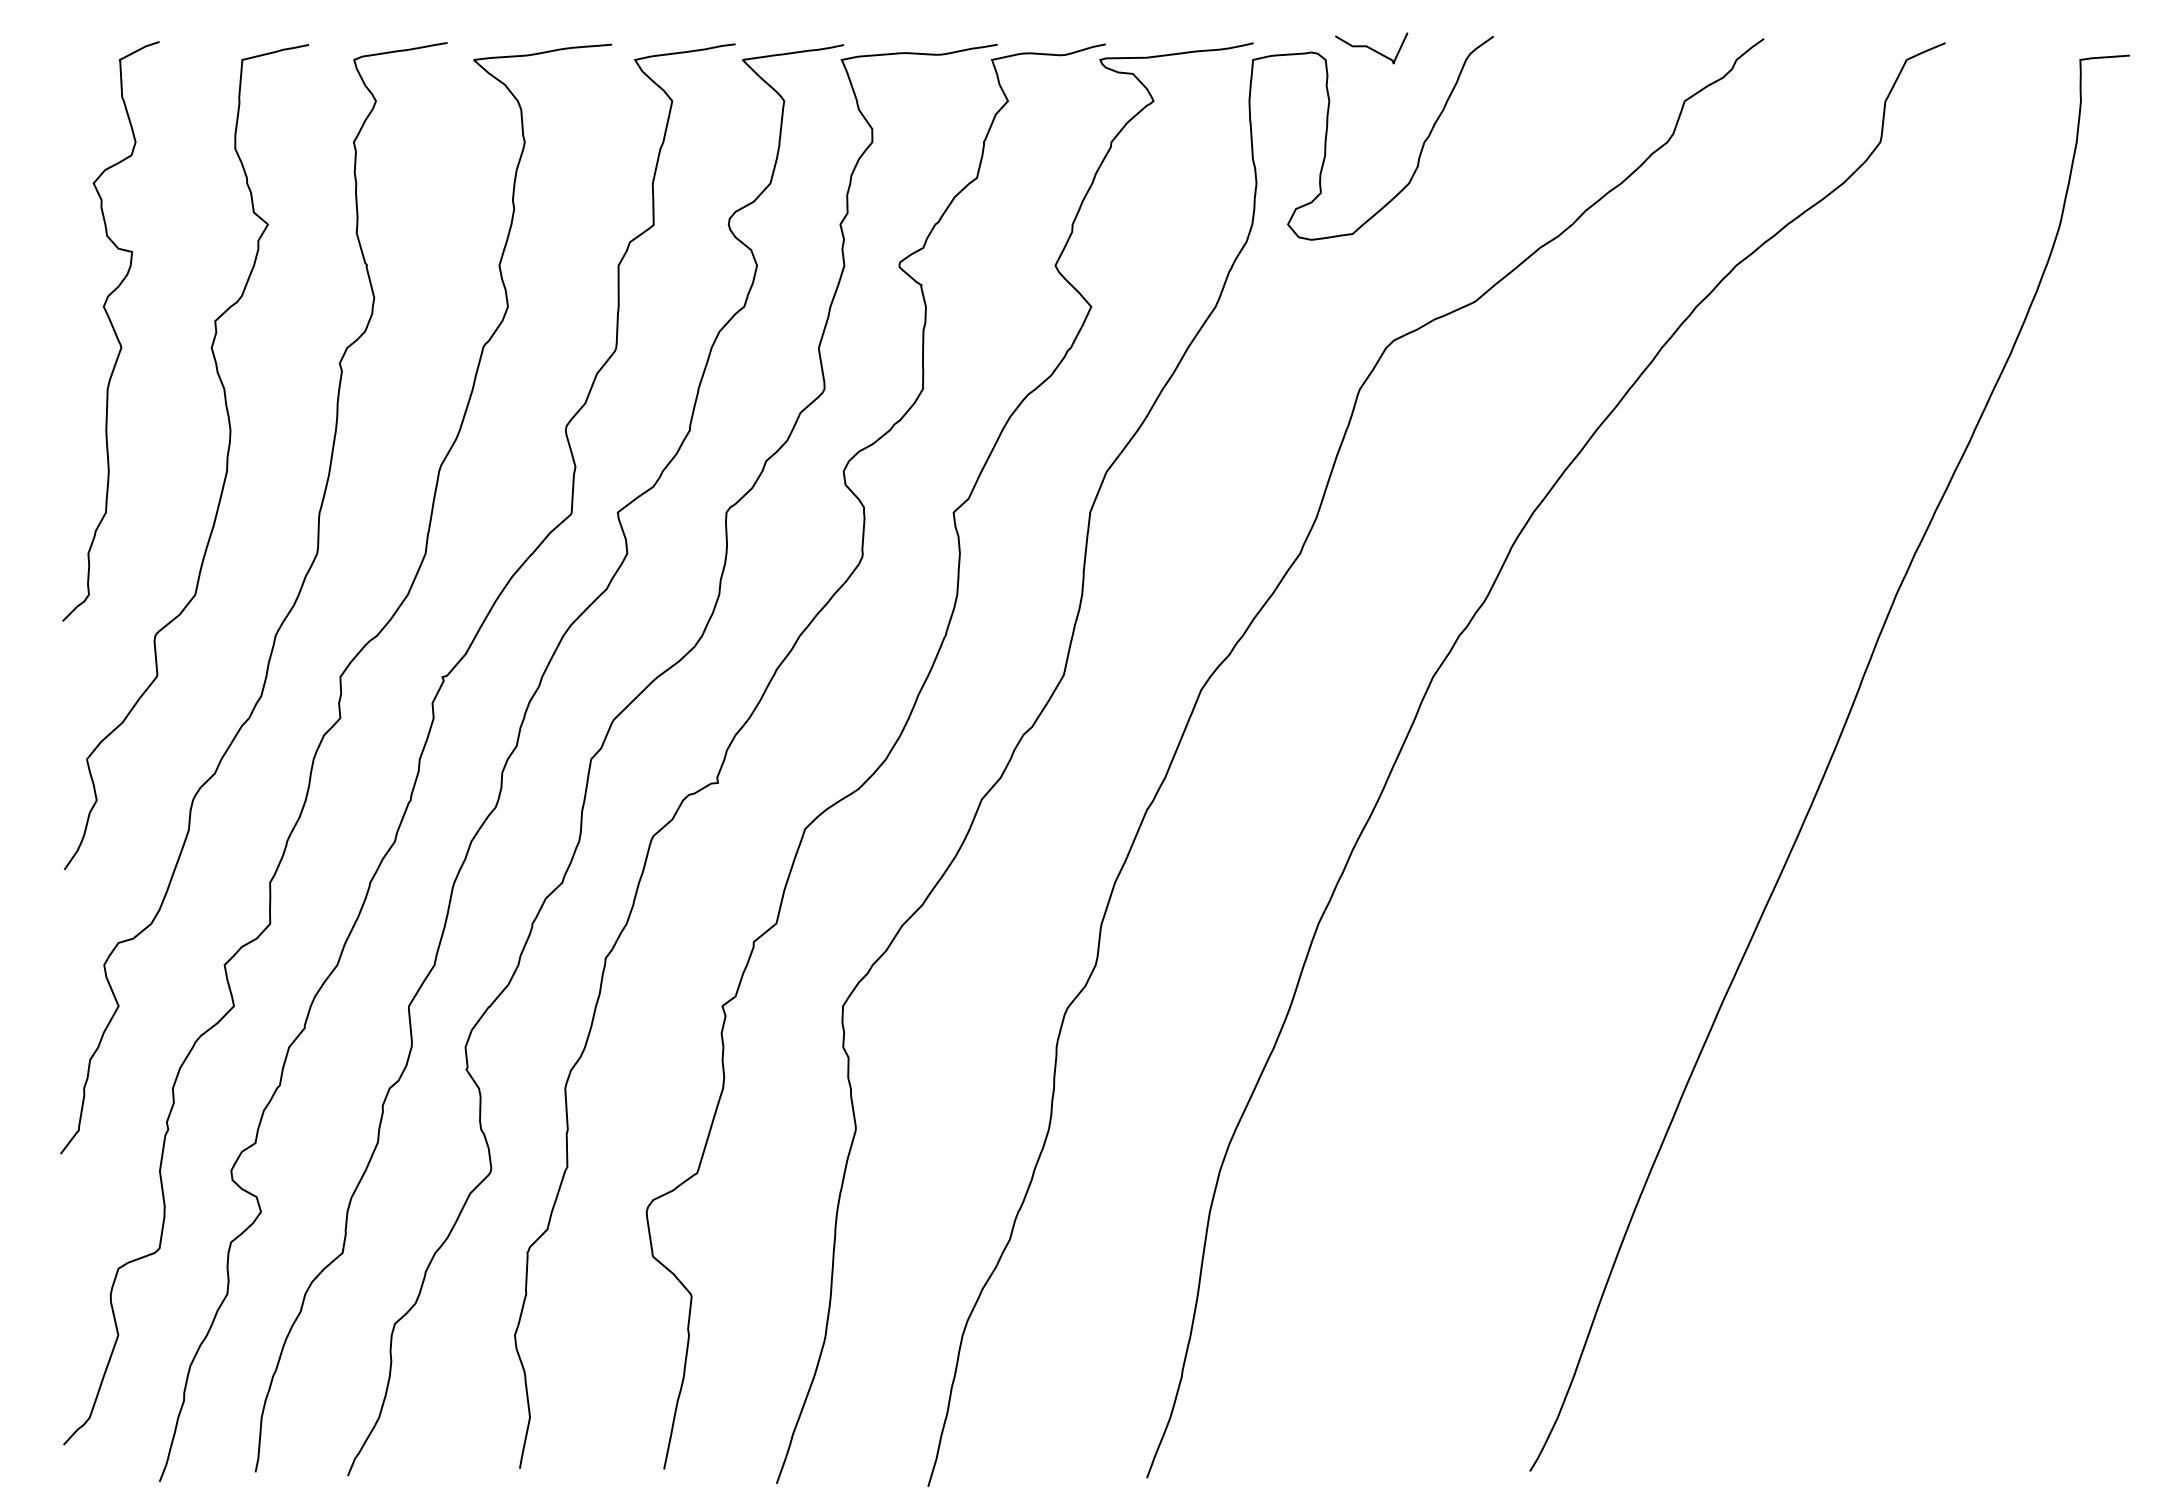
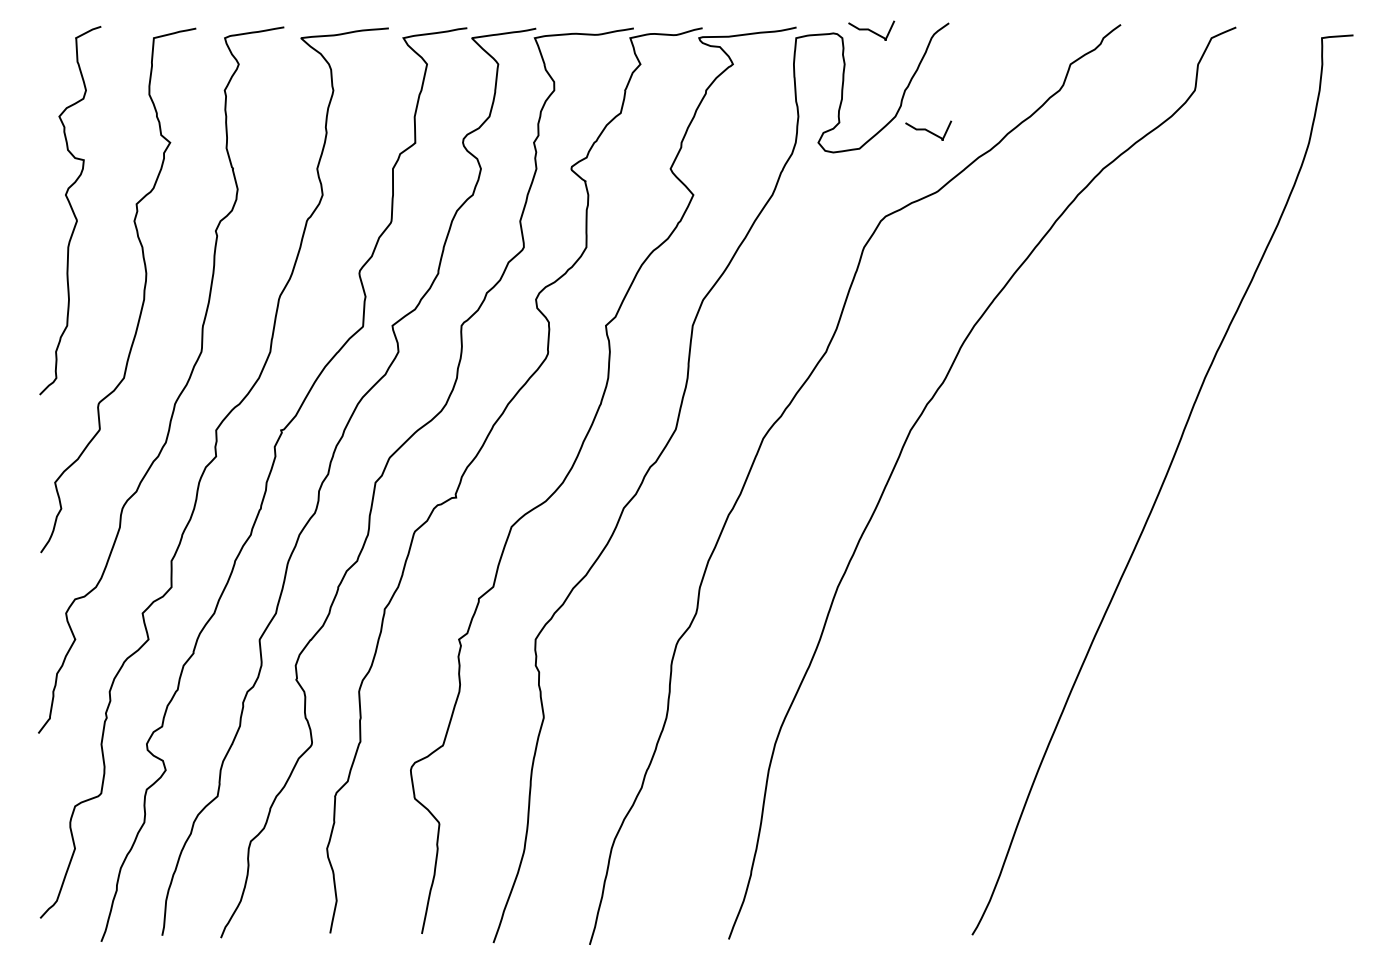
curve: (1461, 205) -> (928, 130), added

